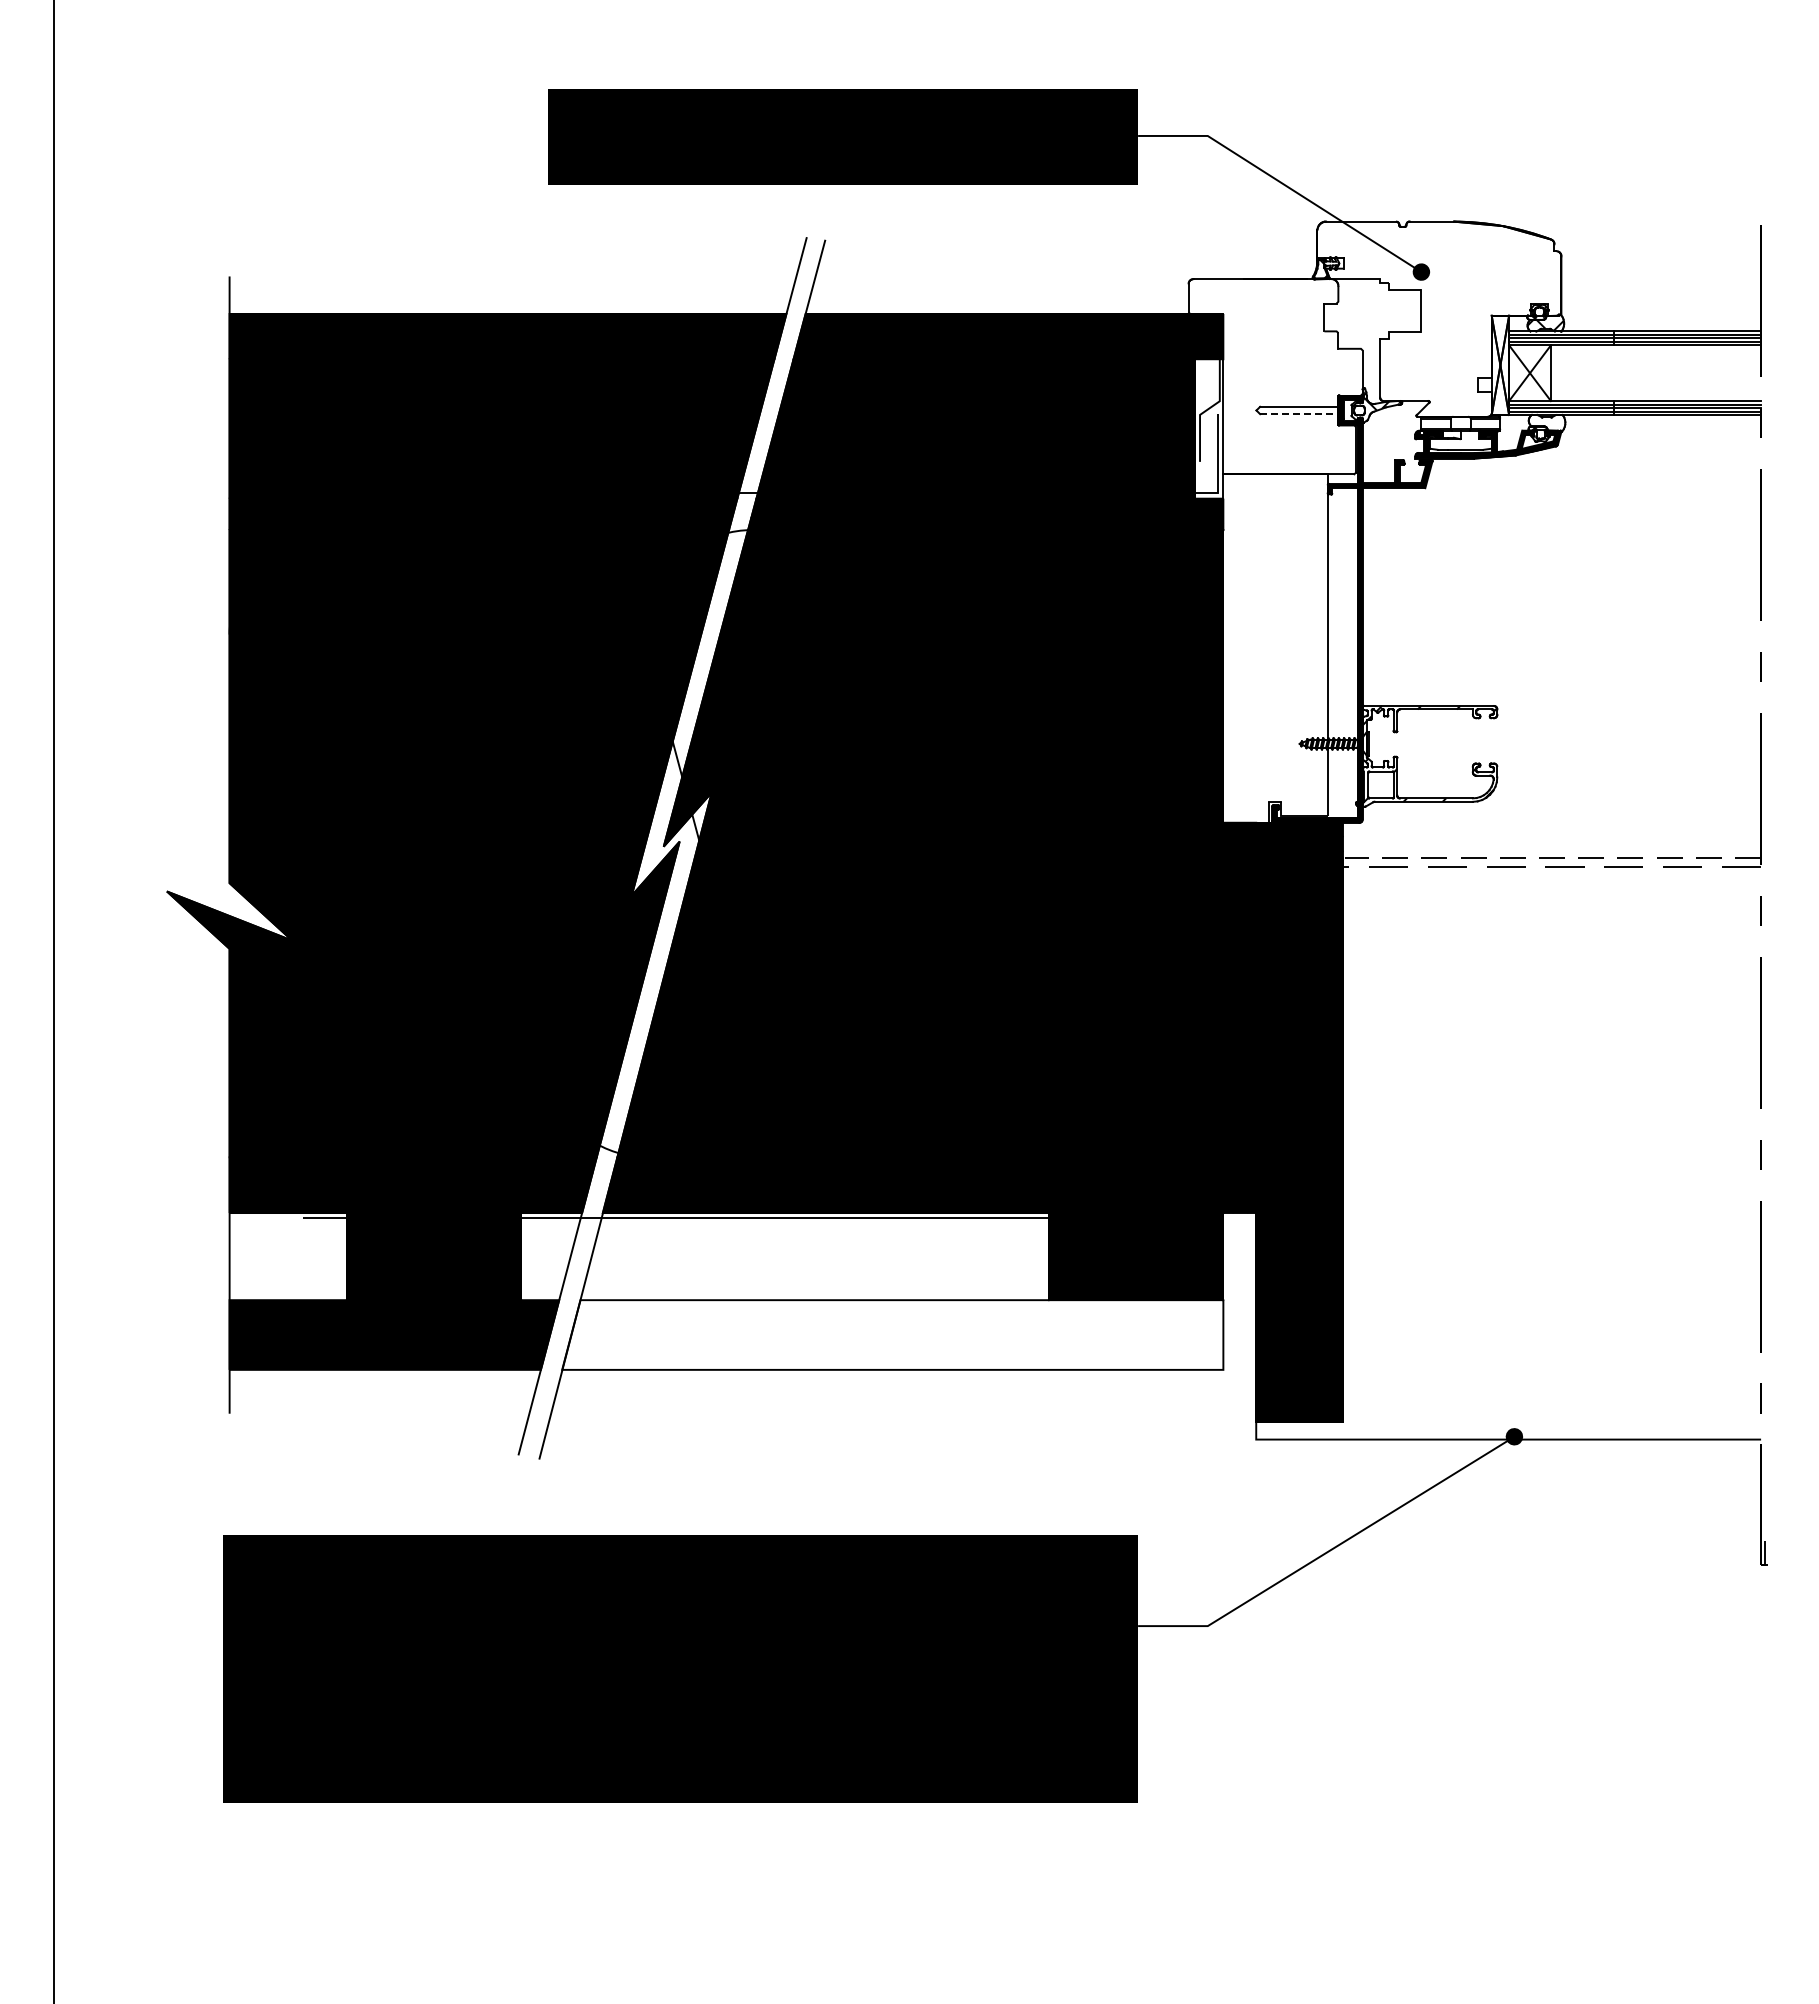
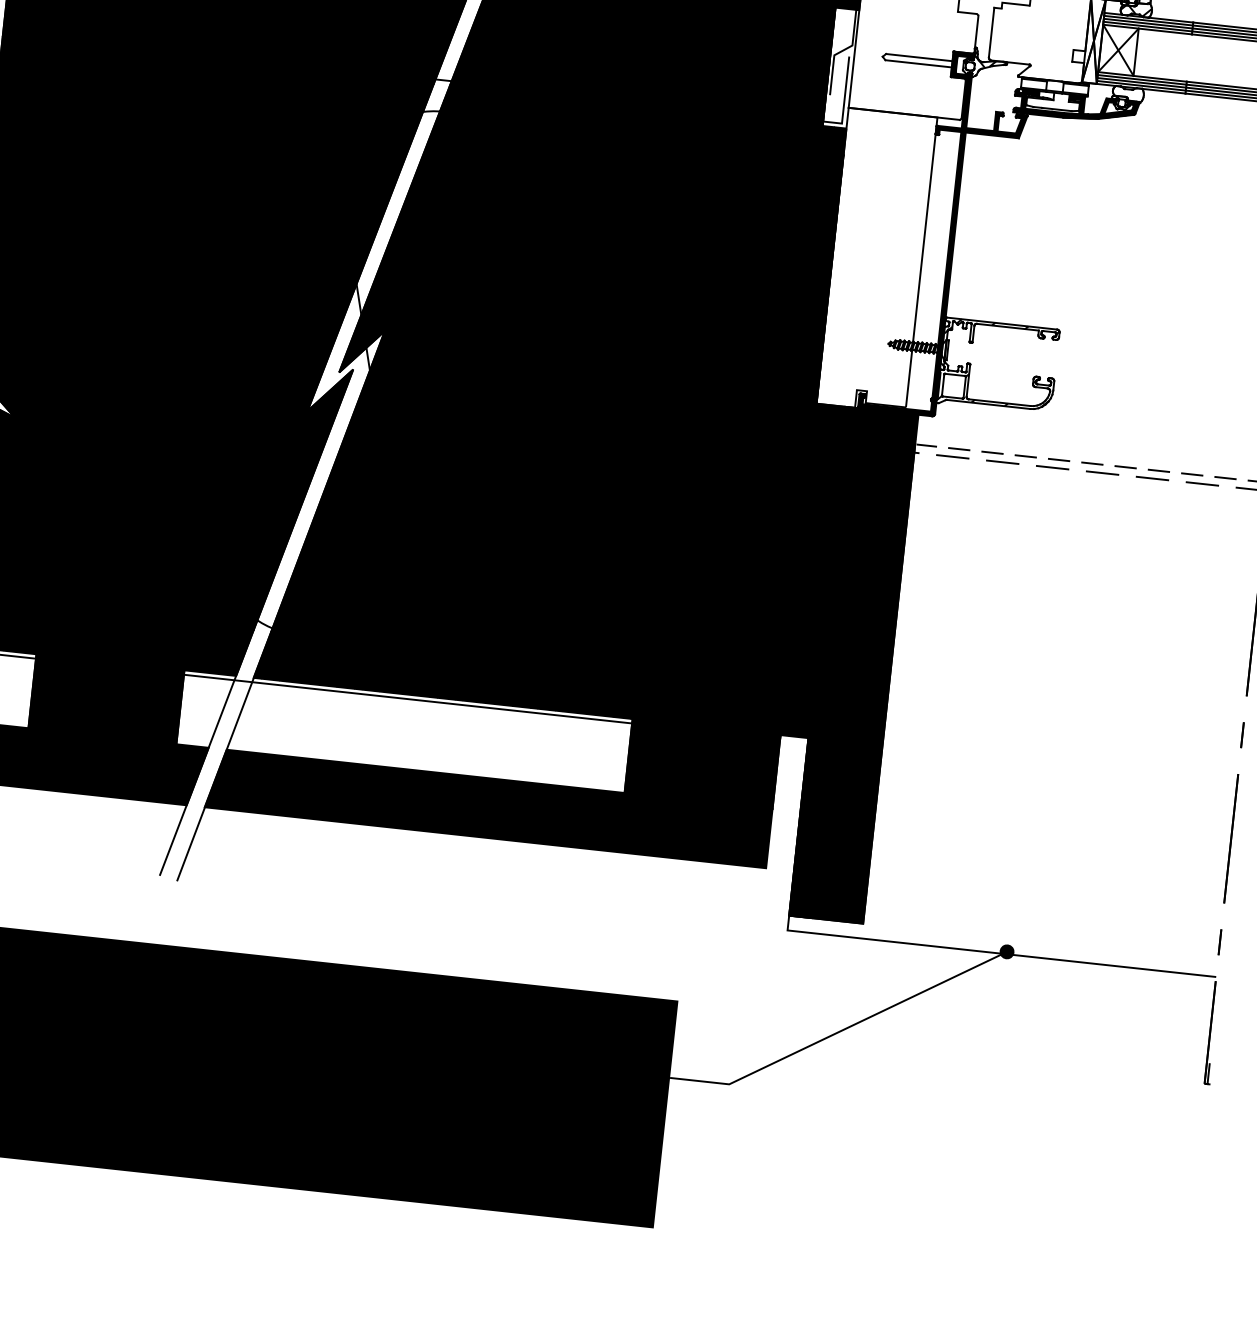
line: (1300, 414) -> (919, 64), dashed -> solid
fill: (892, 1334) -> (488, 807), added

